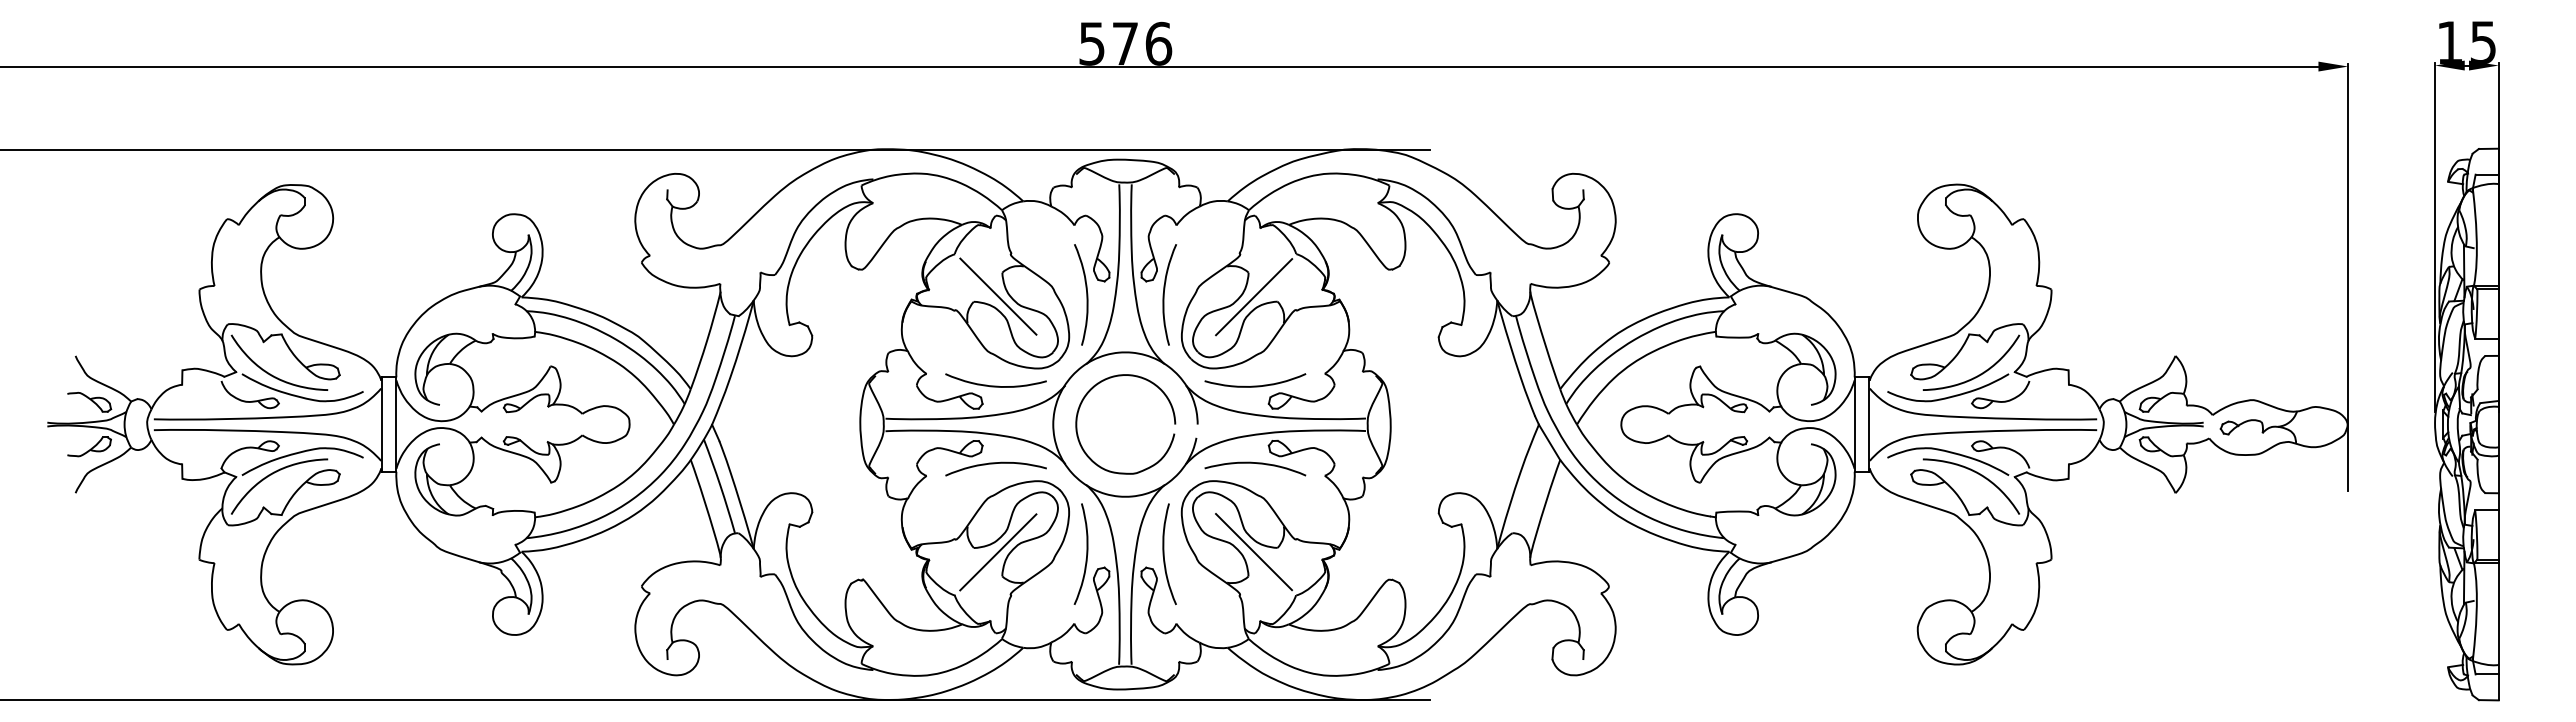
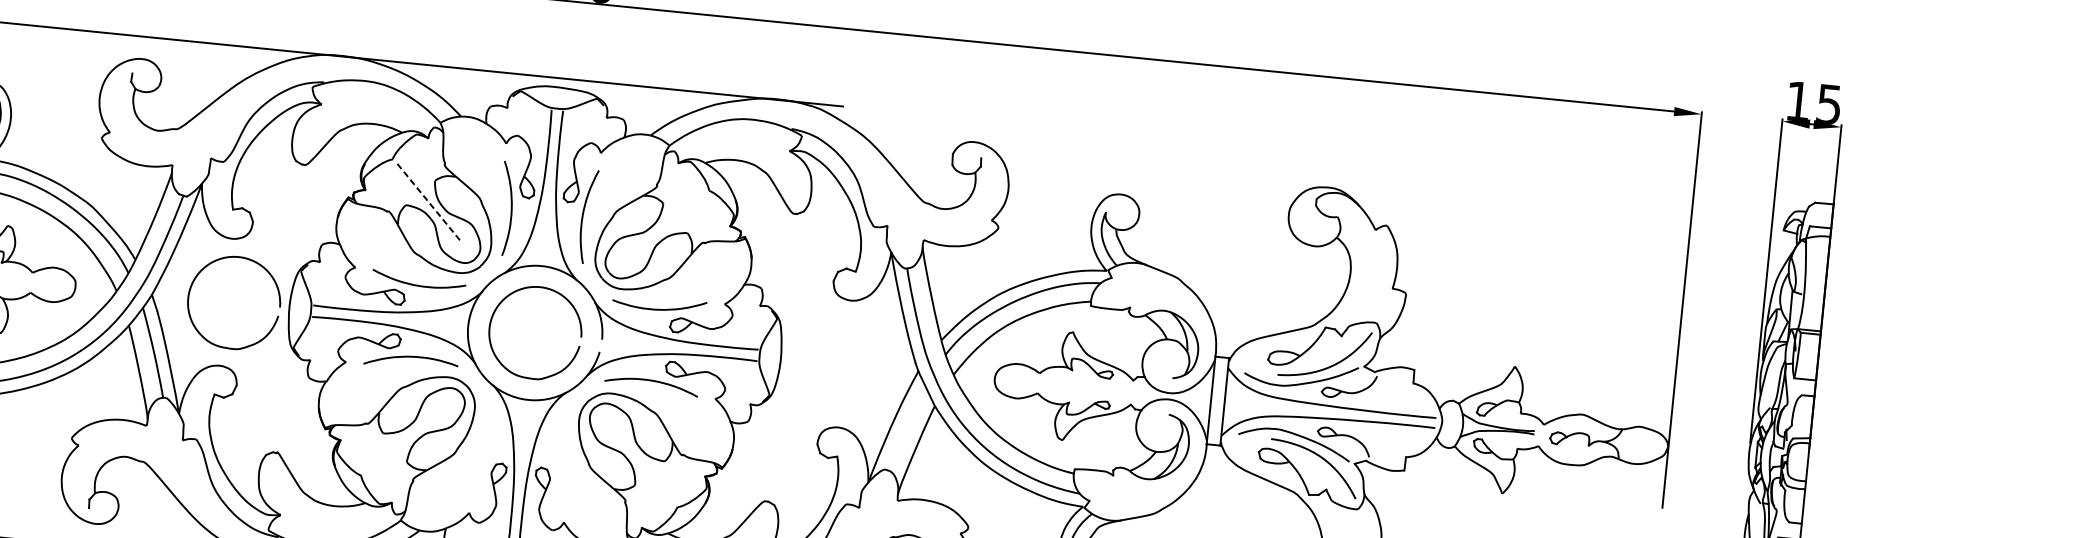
line: (998, 296) -> (429, 202), solid -> dashed
line: (1254, 297) -> (666, 227), removed
curve: (756, 405) -> (194, 281), added
line: (1254, 551) -> (643, 462), removed
line: (998, 552) -> (405, 439), removed
curve: (1086, 553) -> (487, 448), removed
curve: (1164, 553) -> (559, 456), removed

